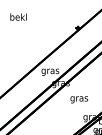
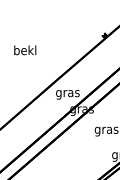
text: (18, 16) -> (25, 49), moved

